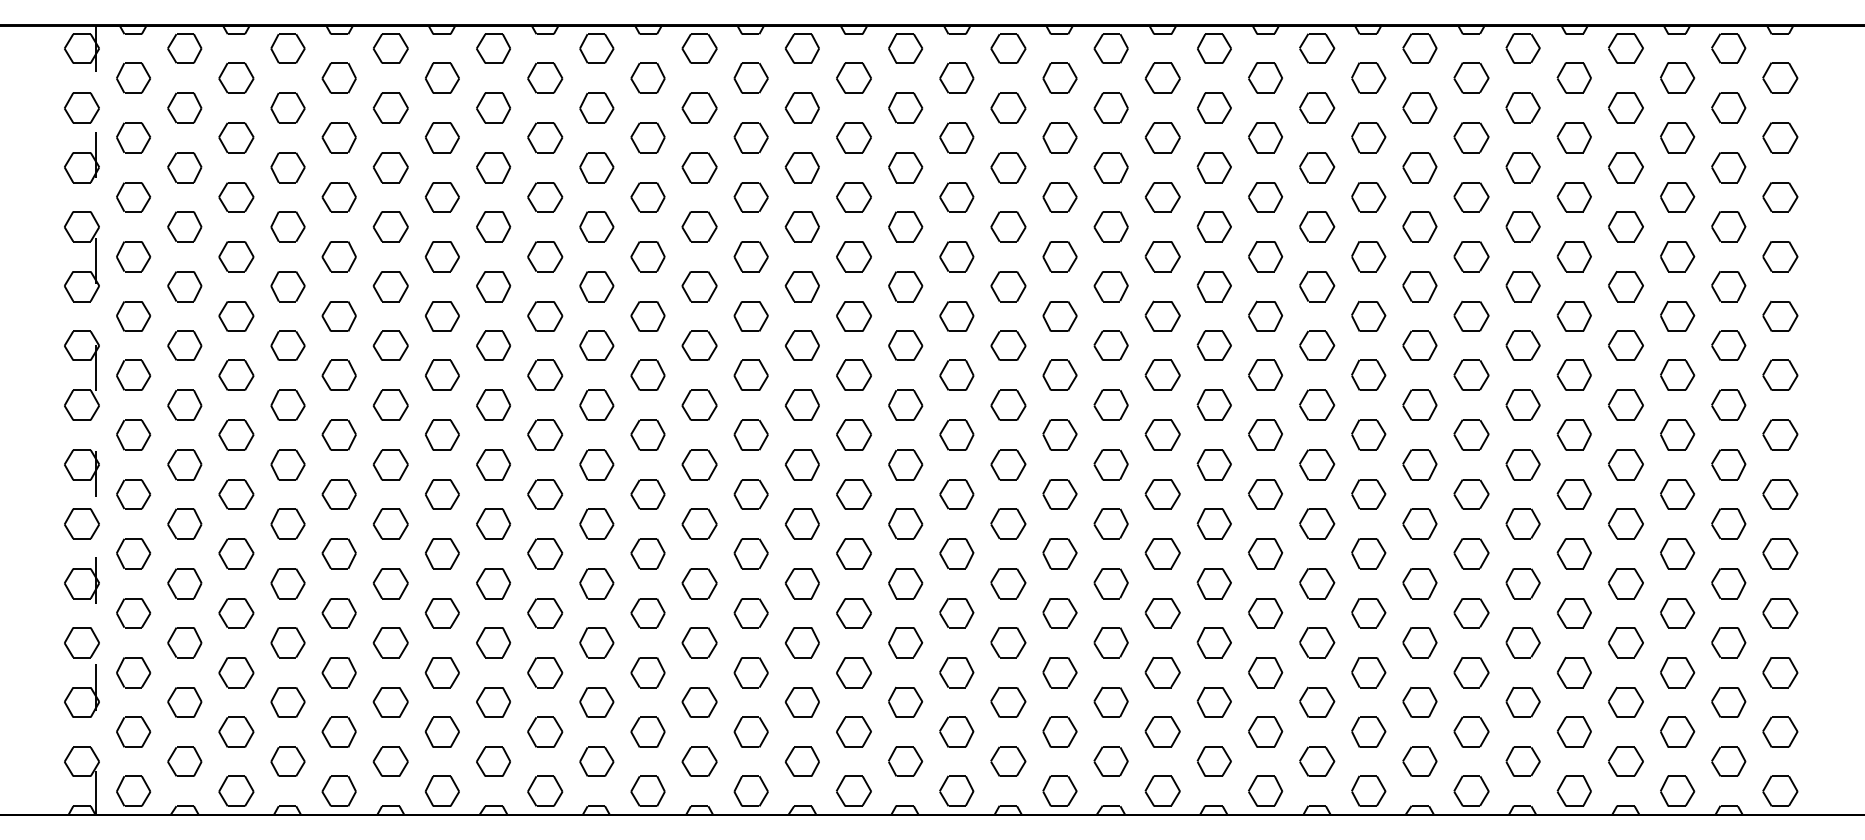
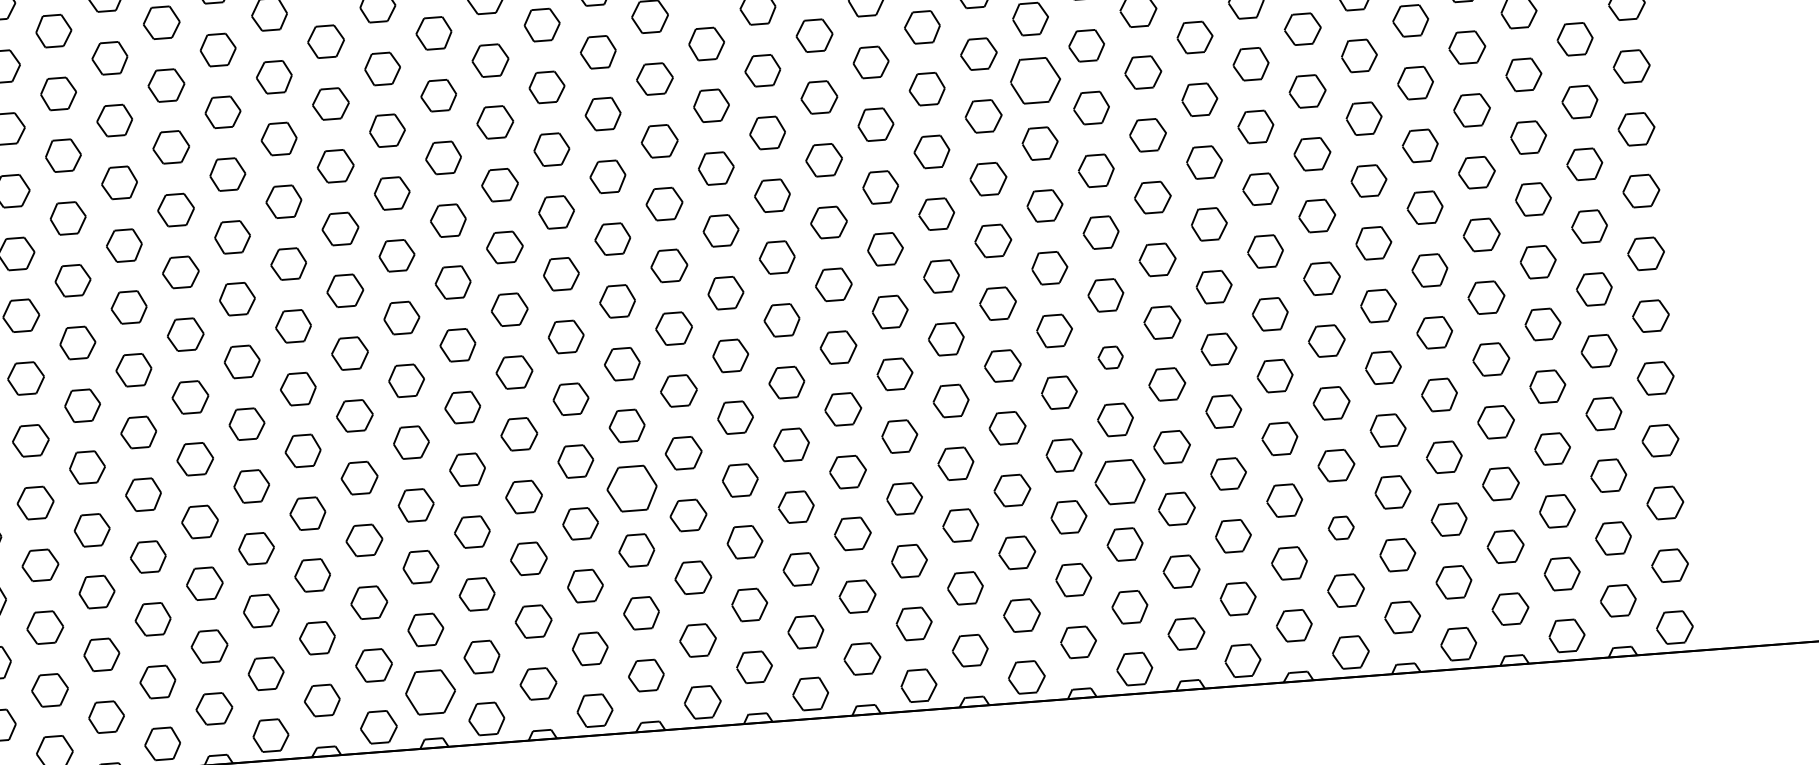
part: (1213, 226) -> (1034, 80), size x1.4
part: (1265, 494) -> (1110, 357), size x0.7
part: (801, 583) -> (631, 488), size x1.4
part: (1265, 613) -> (1120, 482), size x1.4
part: (1471, 672) -> (1341, 527), size x0.7
part: (596, 761) -> (430, 691), size x1.4

